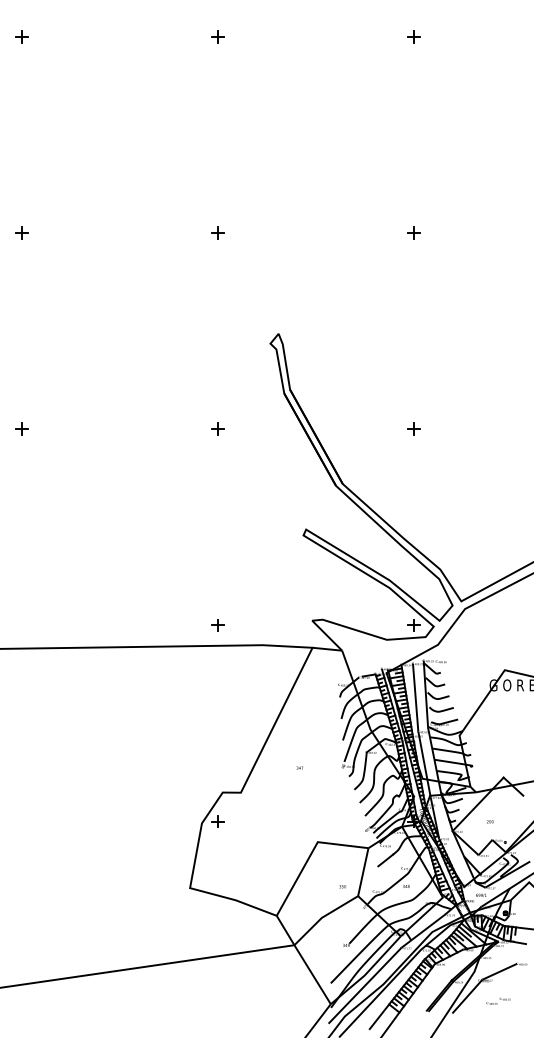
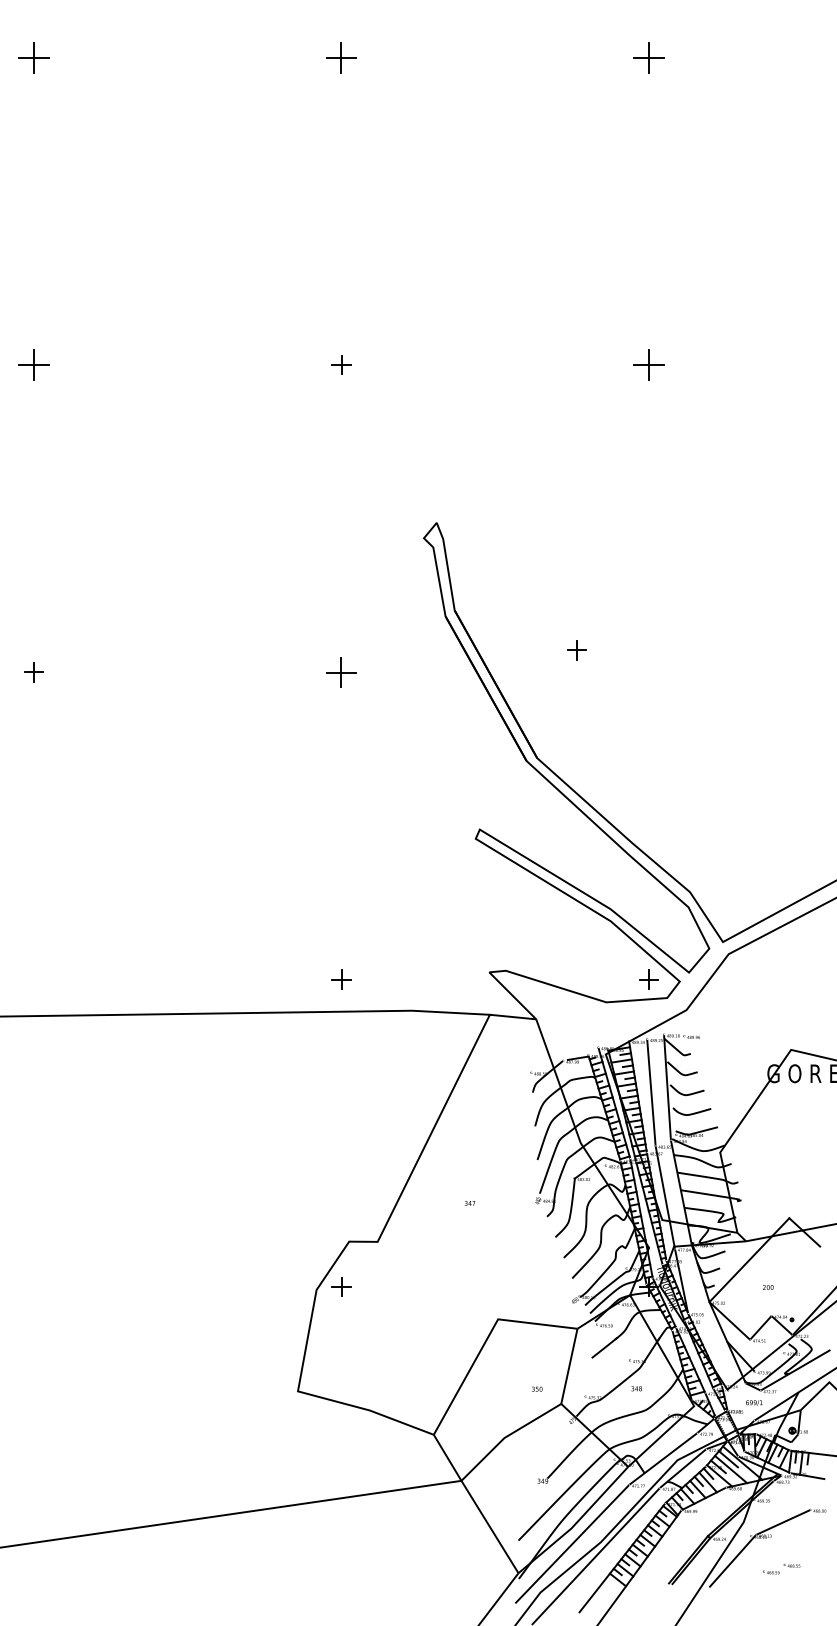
part: (21, 36) -> (33, 56), size x1.6
part: (217, 36) -> (340, 56), size x1.6
part: (413, 36) -> (648, 56), size x1.6
part: (21, 232) -> (33, 364), size x1.6
part: (413, 232) -> (648, 364), size x1.6
part: (217, 428) -> (340, 671), size x1.6
part: (413, 428) -> (575, 649), moved

